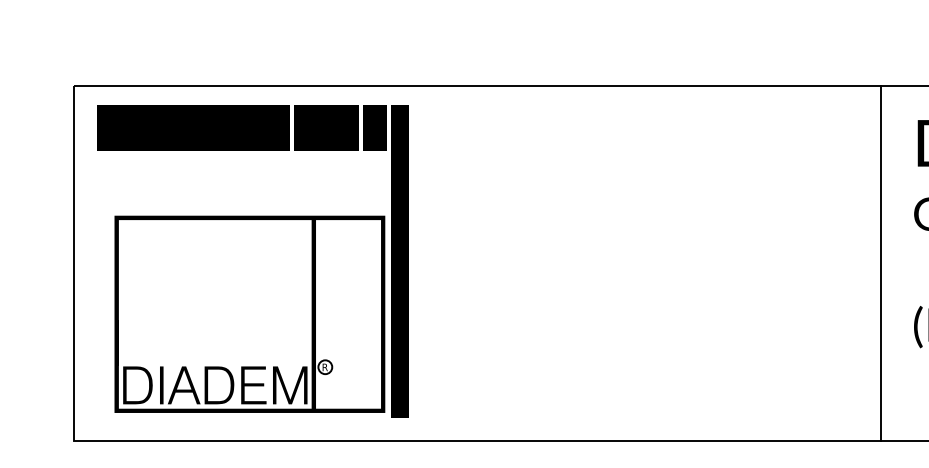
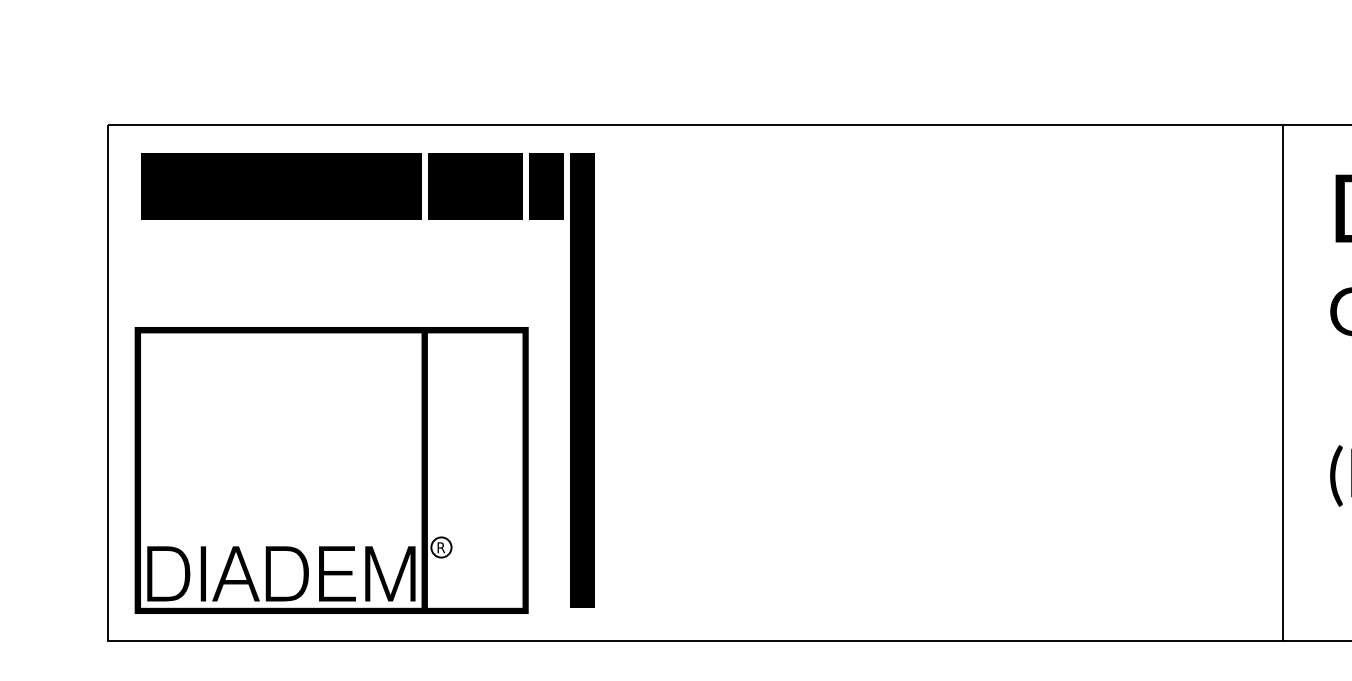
part: (249, 313) -> (331, 469), moved

